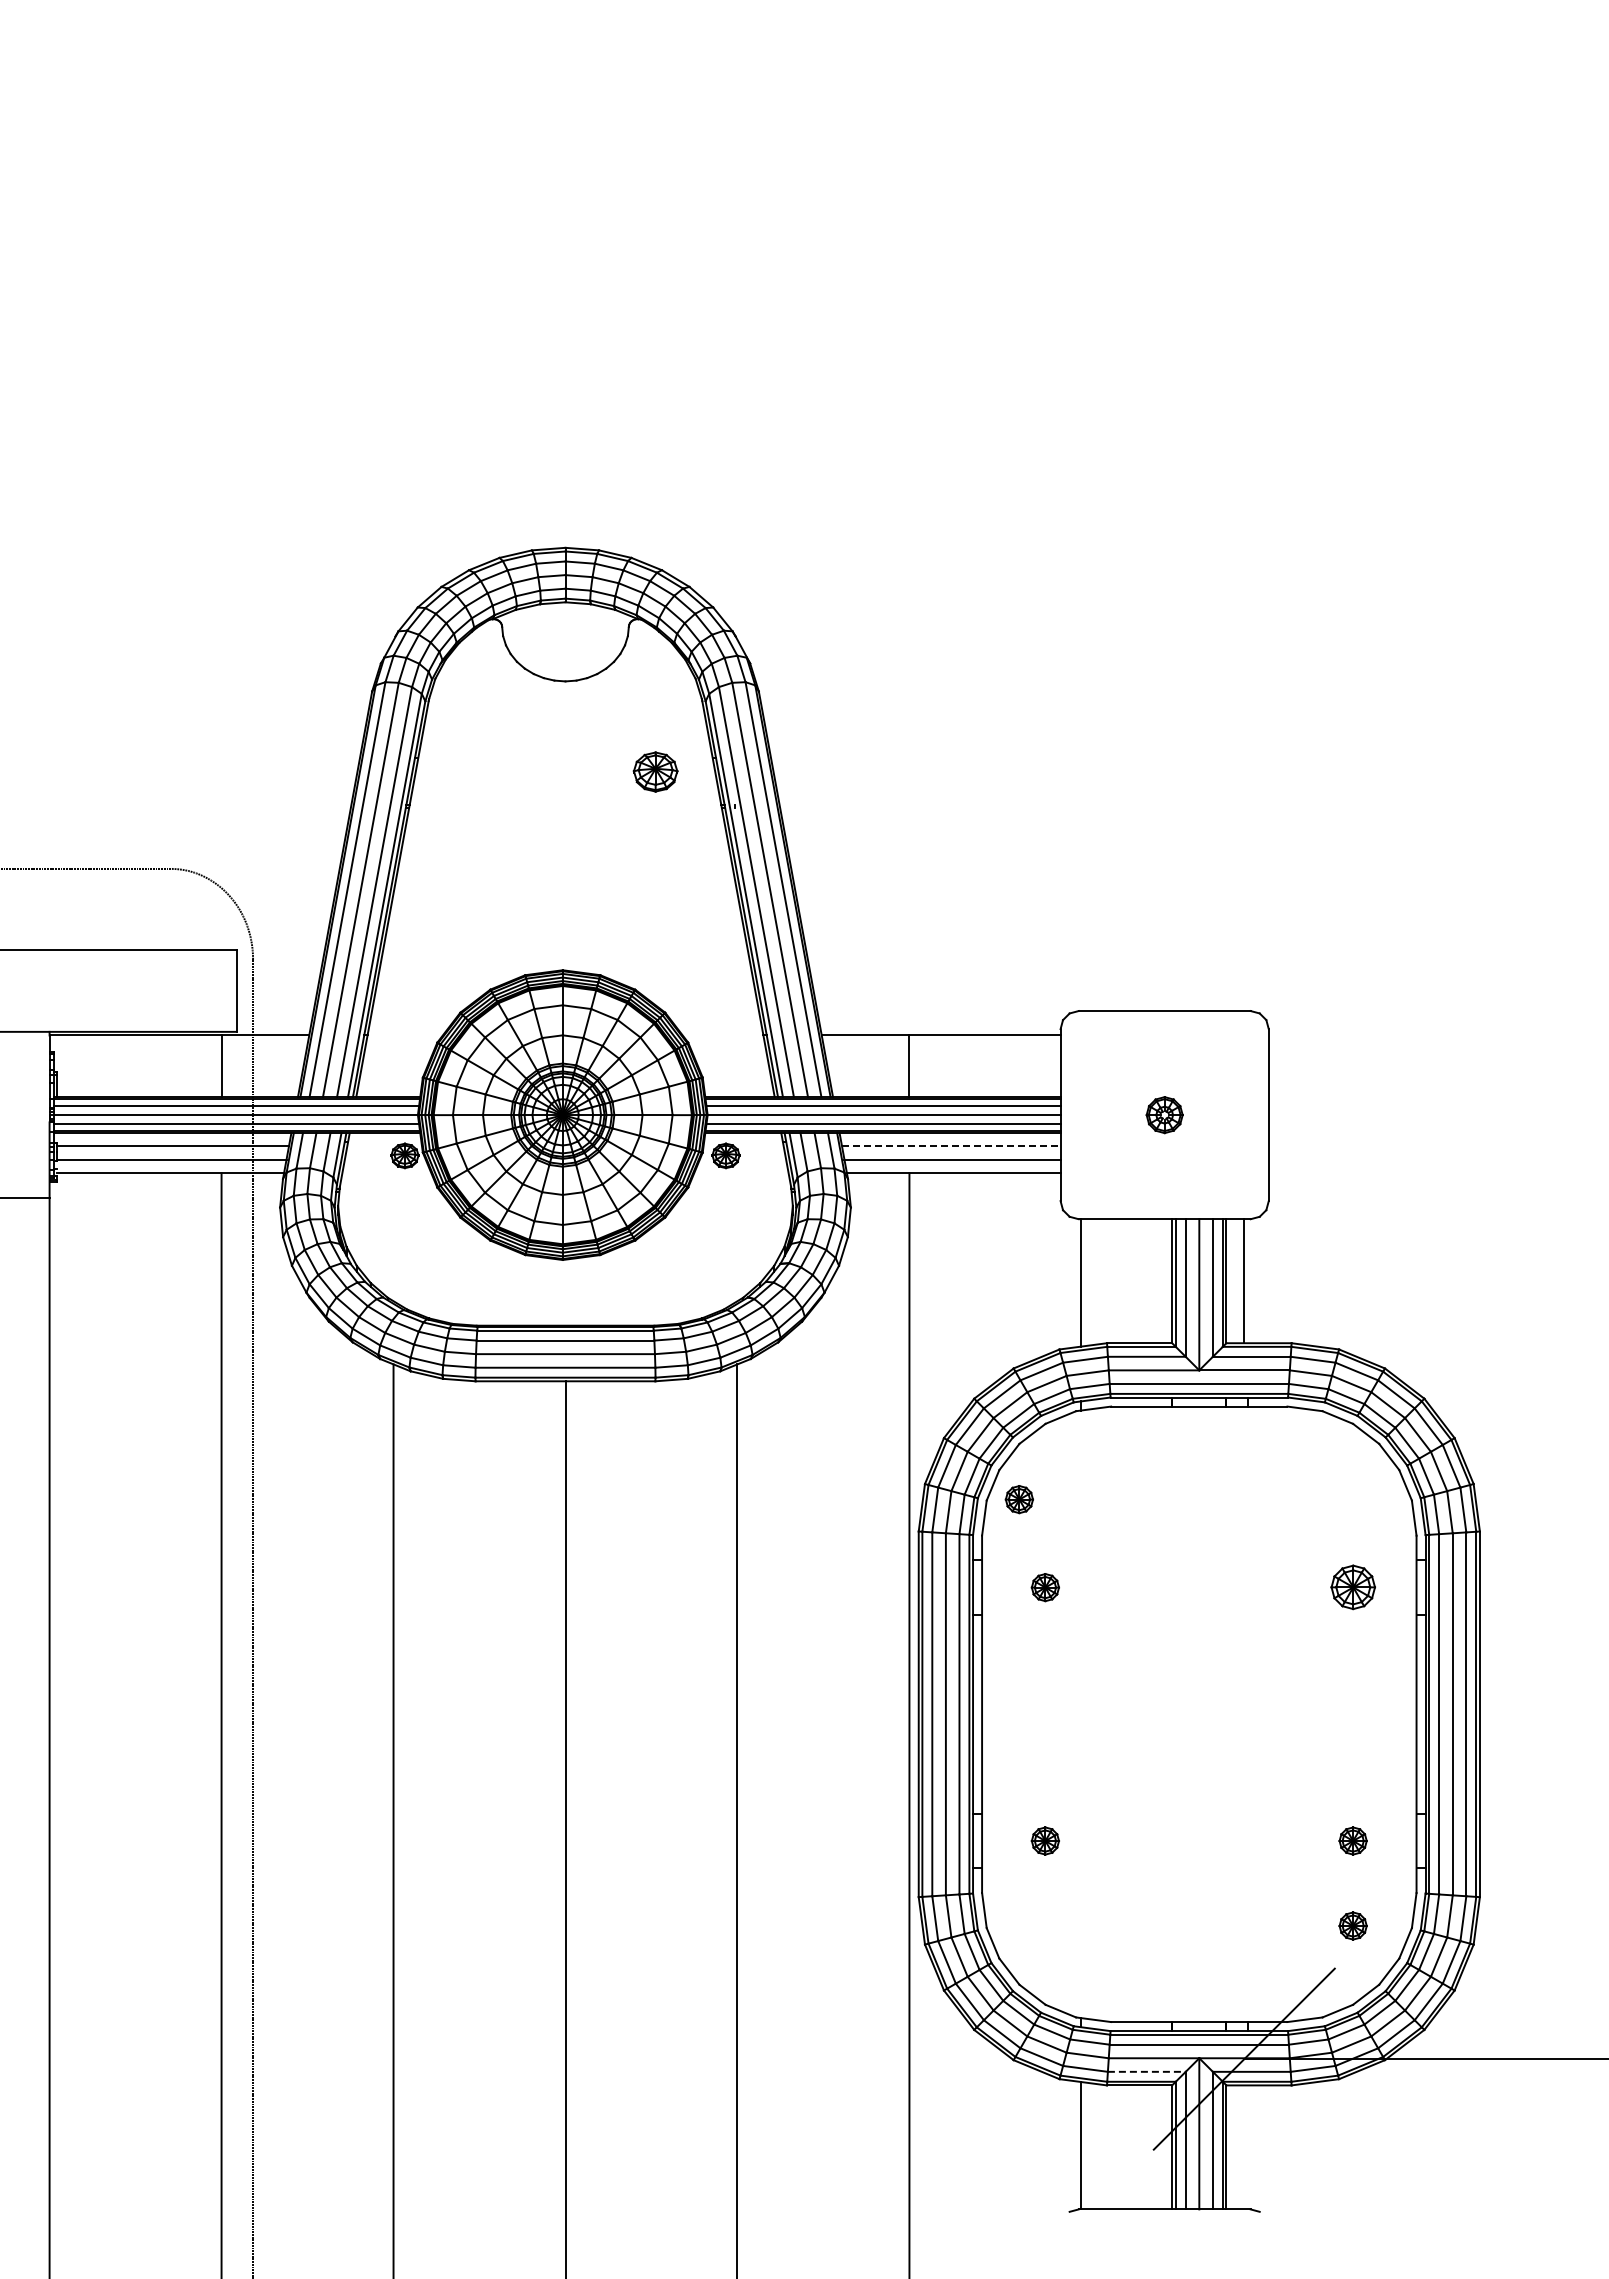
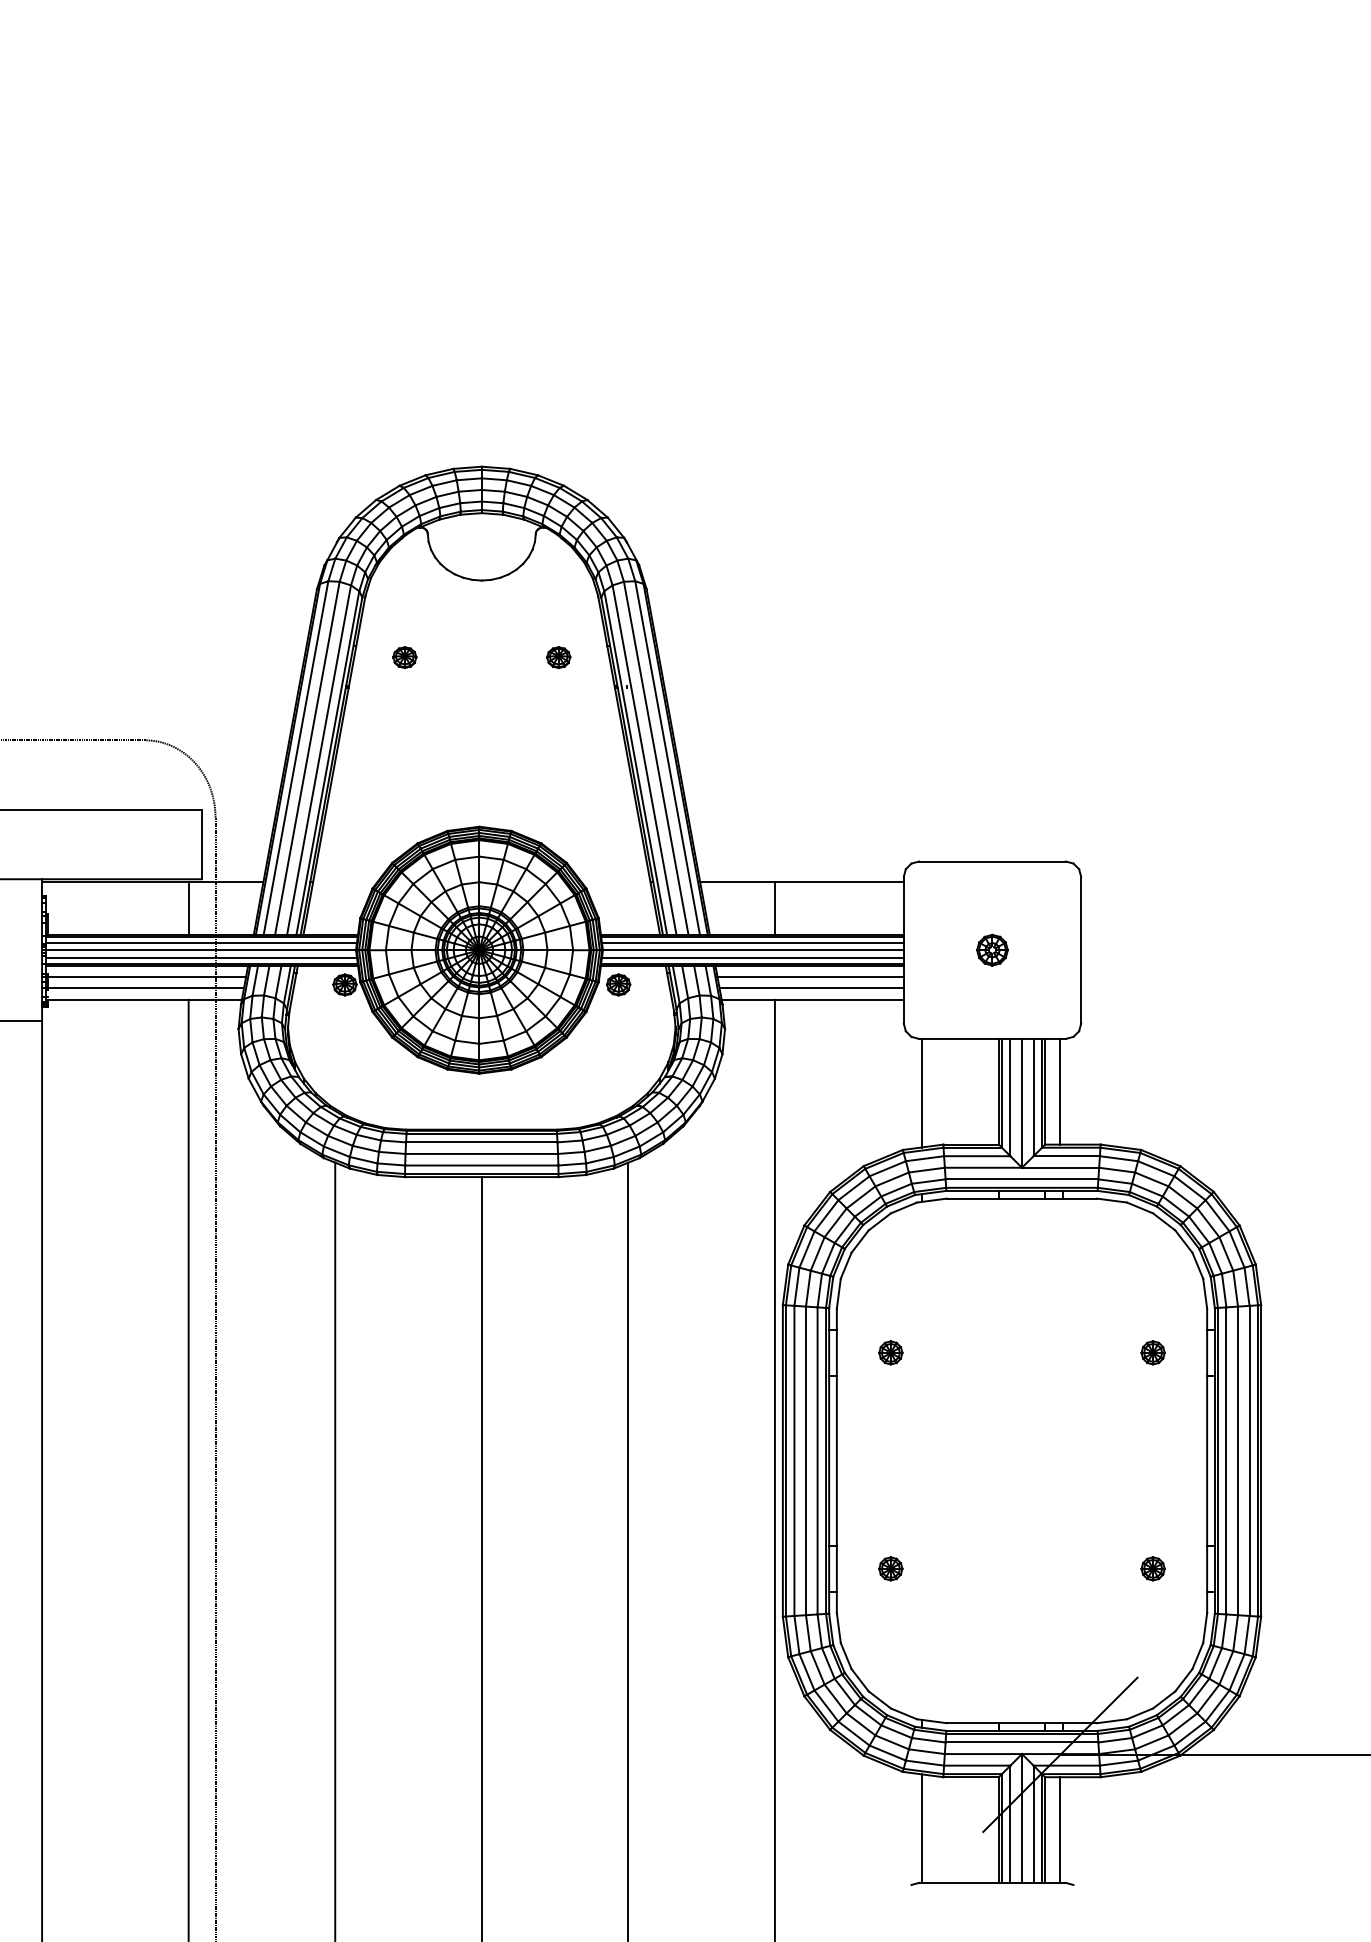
part: (474, 771) -> (404, 657), added
part: (655, 771) -> (558, 657), size x0.62
line: (951, 1146) -> (810, 976), dashed -> solid
part: (1018, 1499) -> (867, 1277), removed
part: (1352, 1587) -> (1152, 1352), size x0.62
part: (1352, 1925) -> (1152, 1640), removed
line: (1146, 2071) -> (976, 1765), dashed -> solid
line: (1244, 2147) -> (1060, 1830), added

